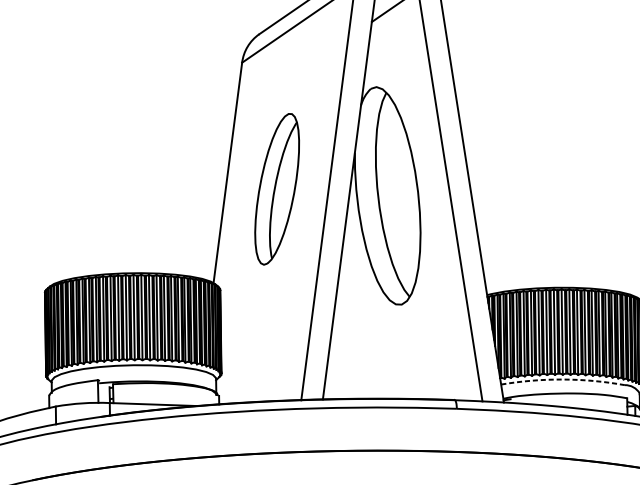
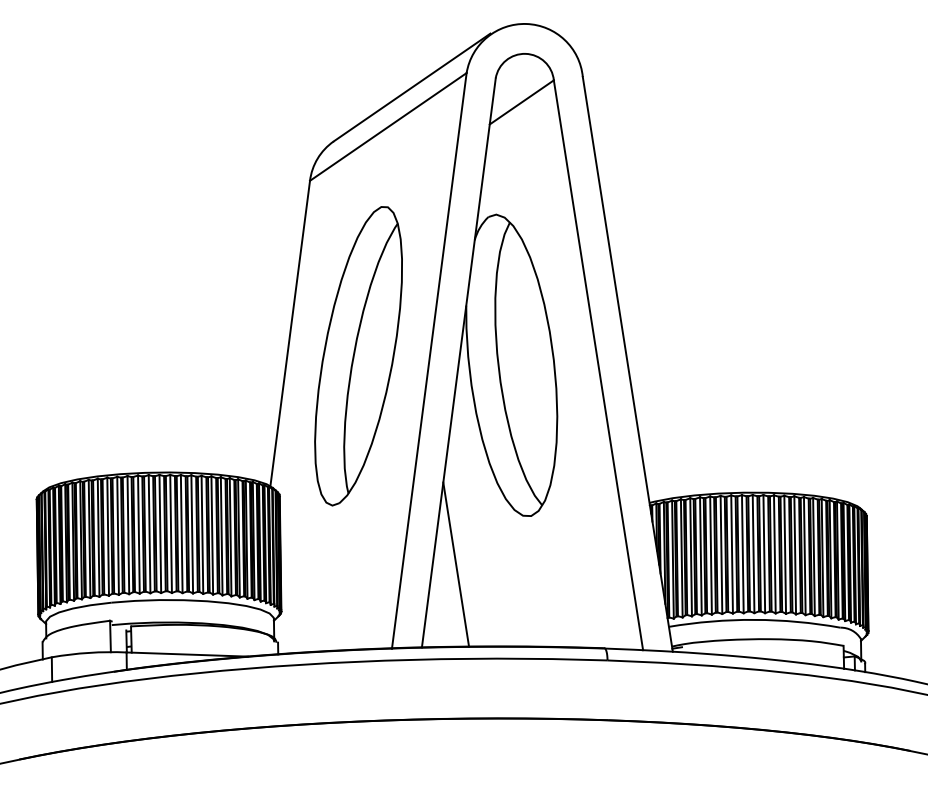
part: (277, 189) -> (358, 356), size x1.43
line: (347, 339) -> (456, 564), added
arc: (562, 379) -> (754, 619), dashed -> solid

